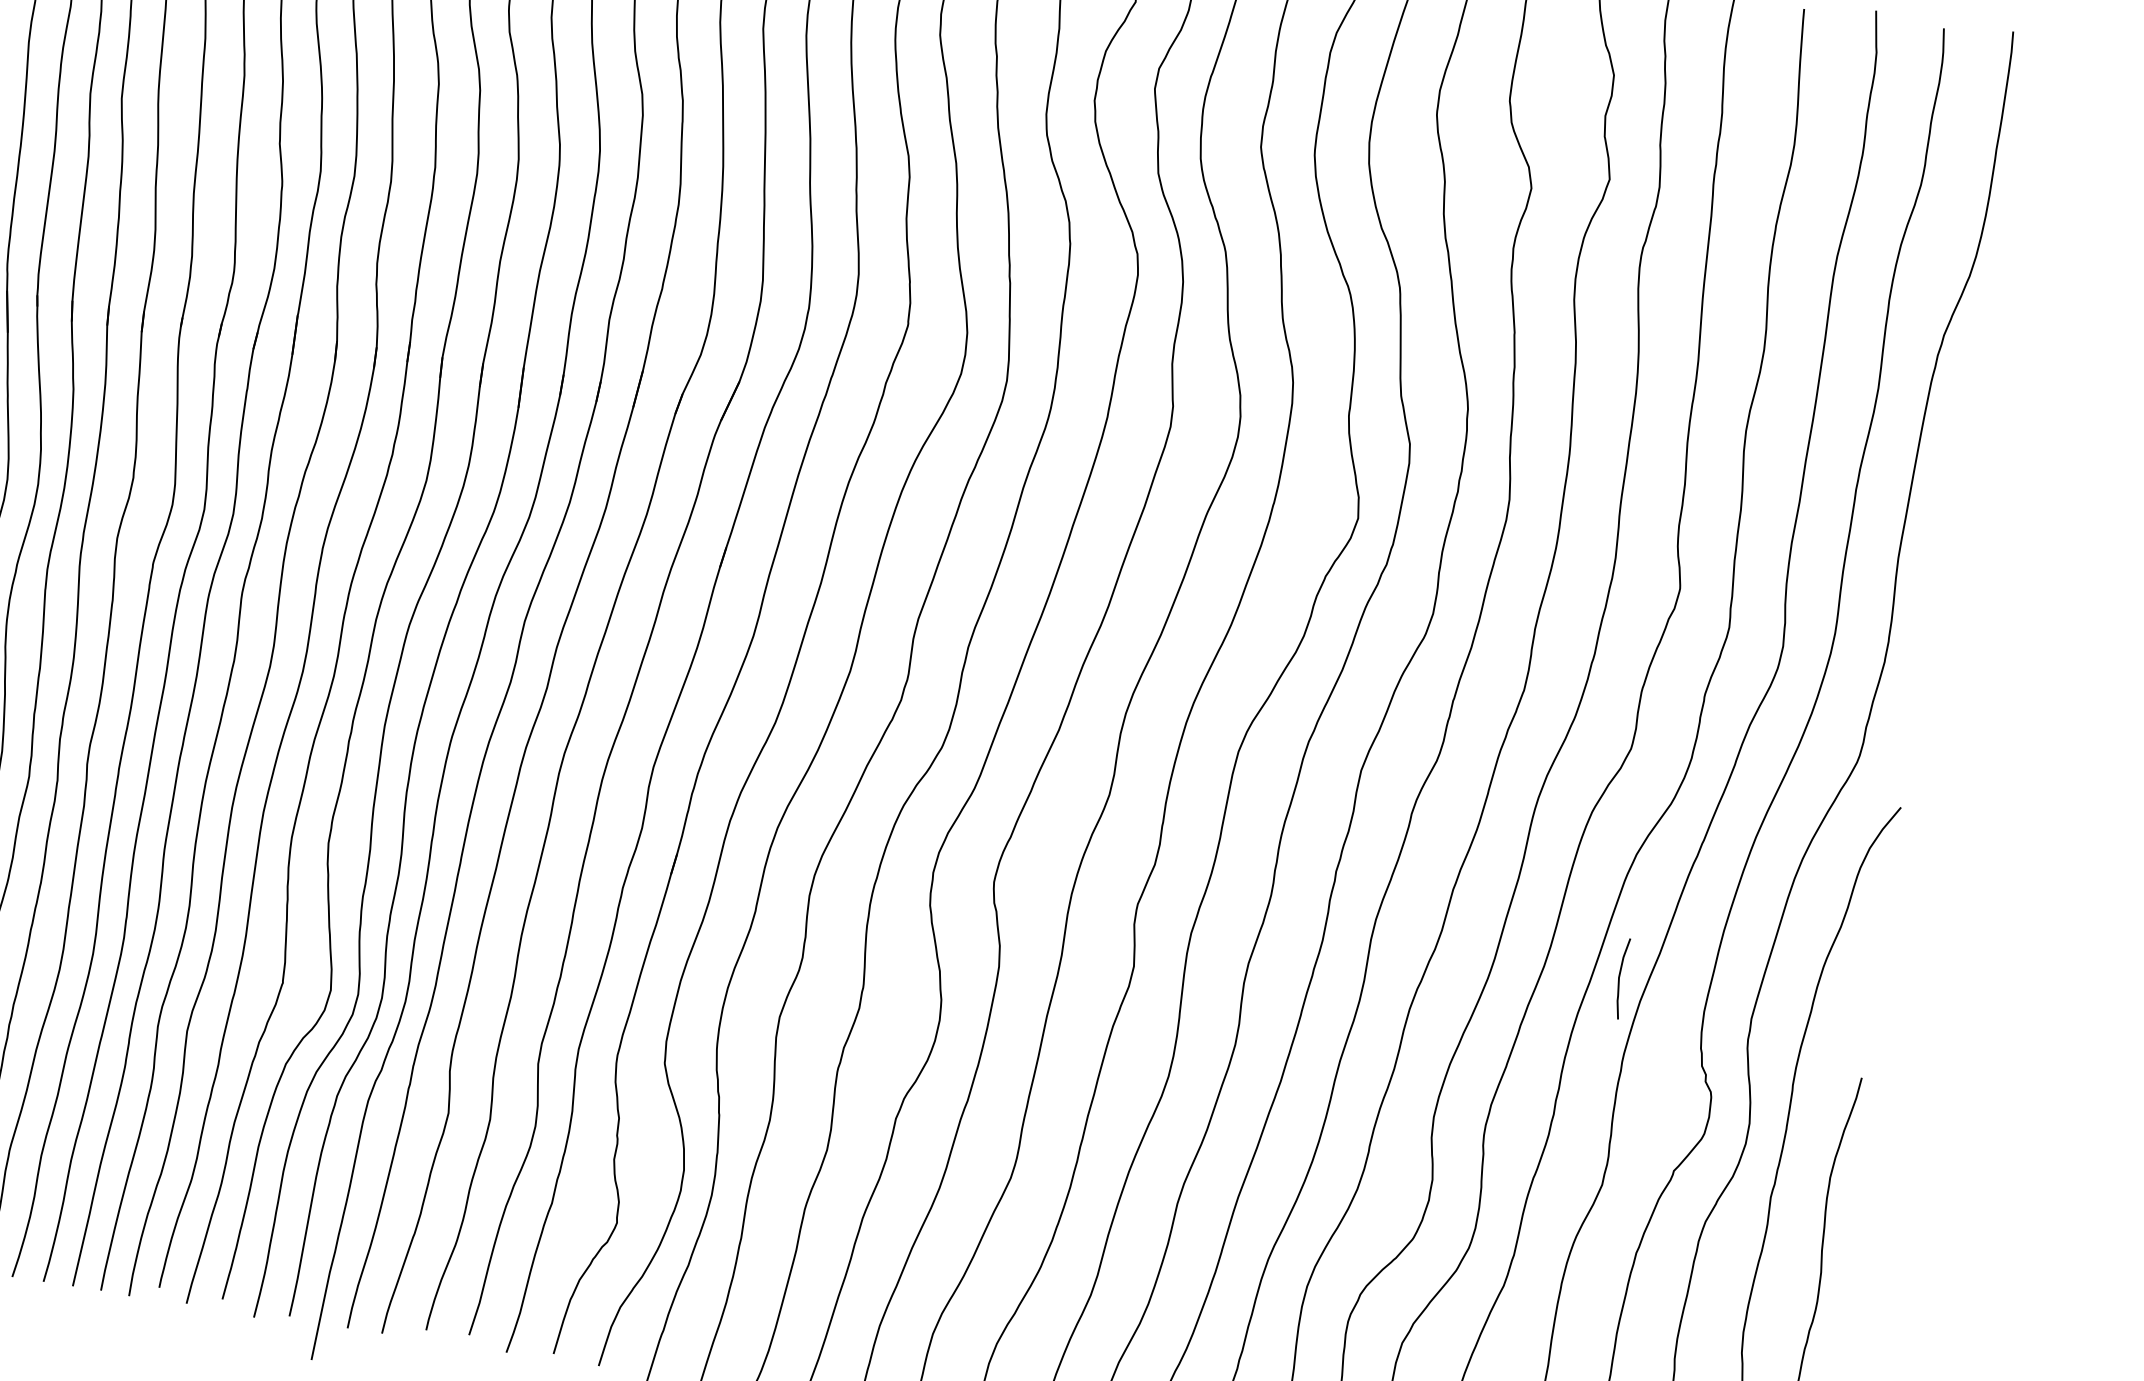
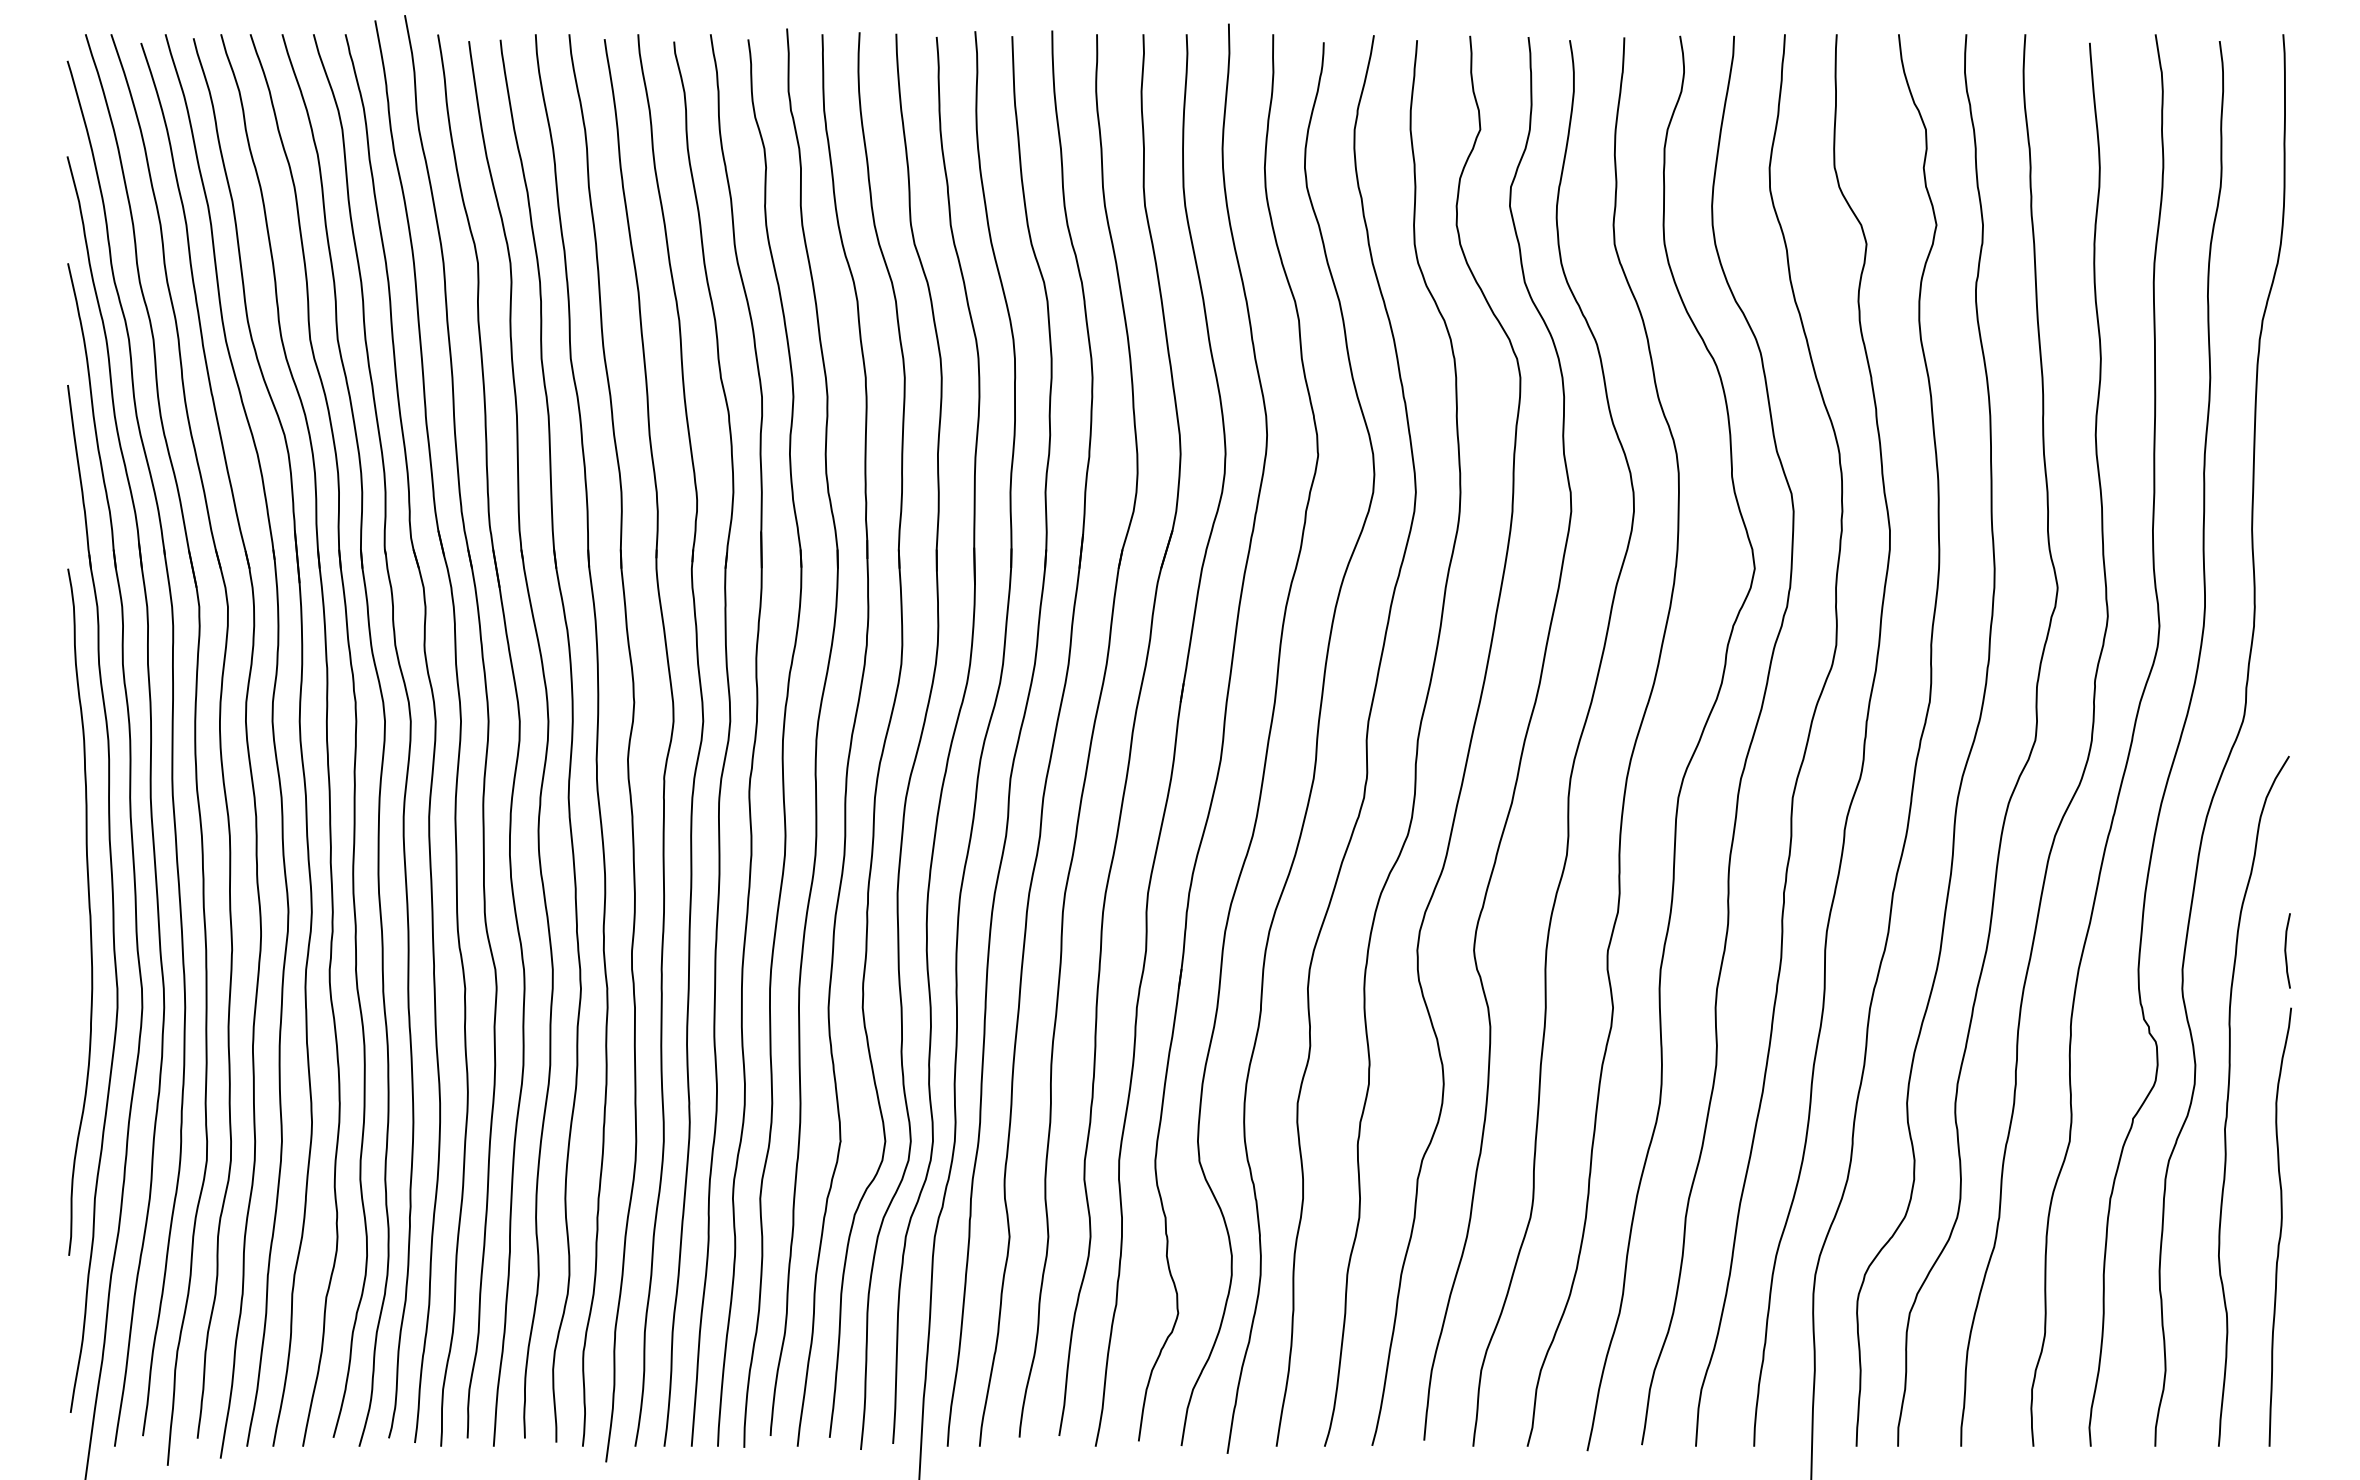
curve: (1620, 977) -> (2286, 950), moved

